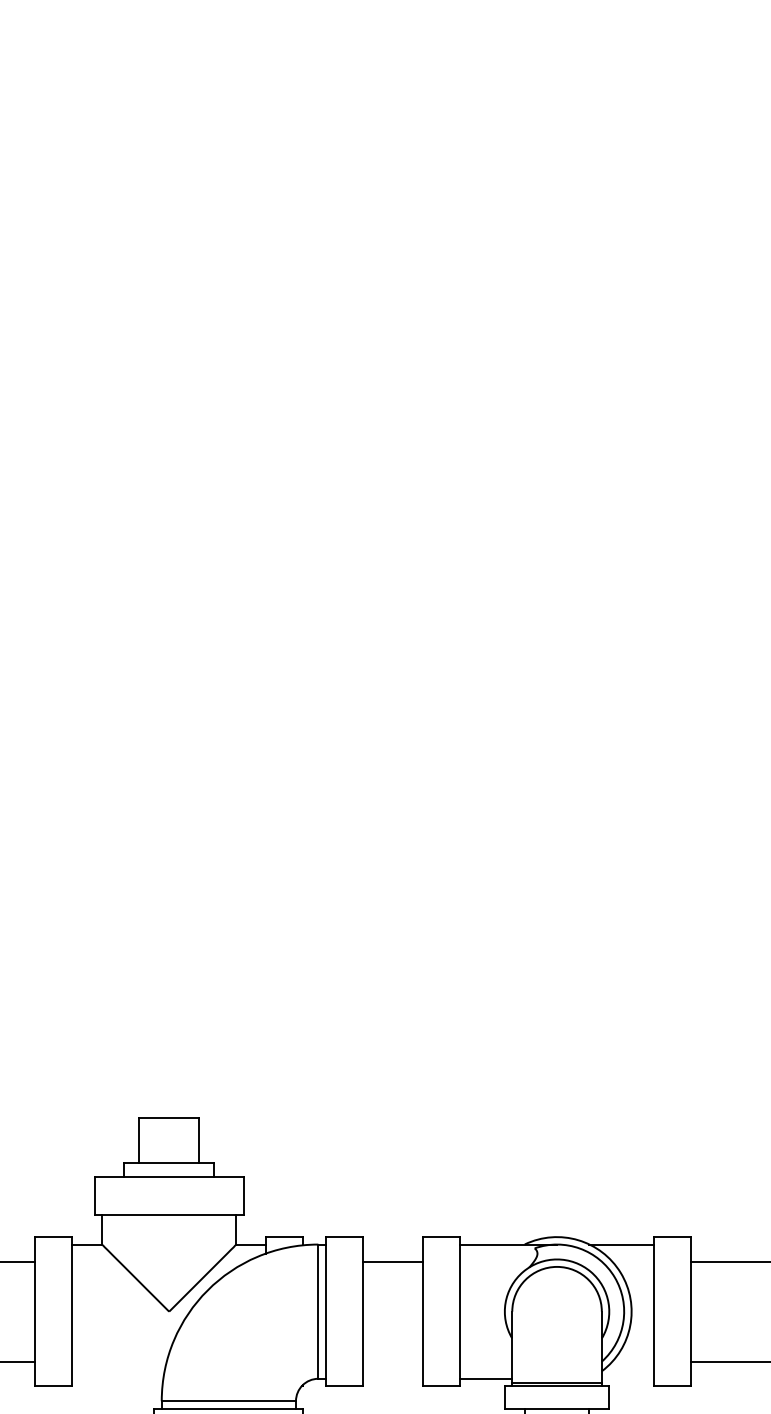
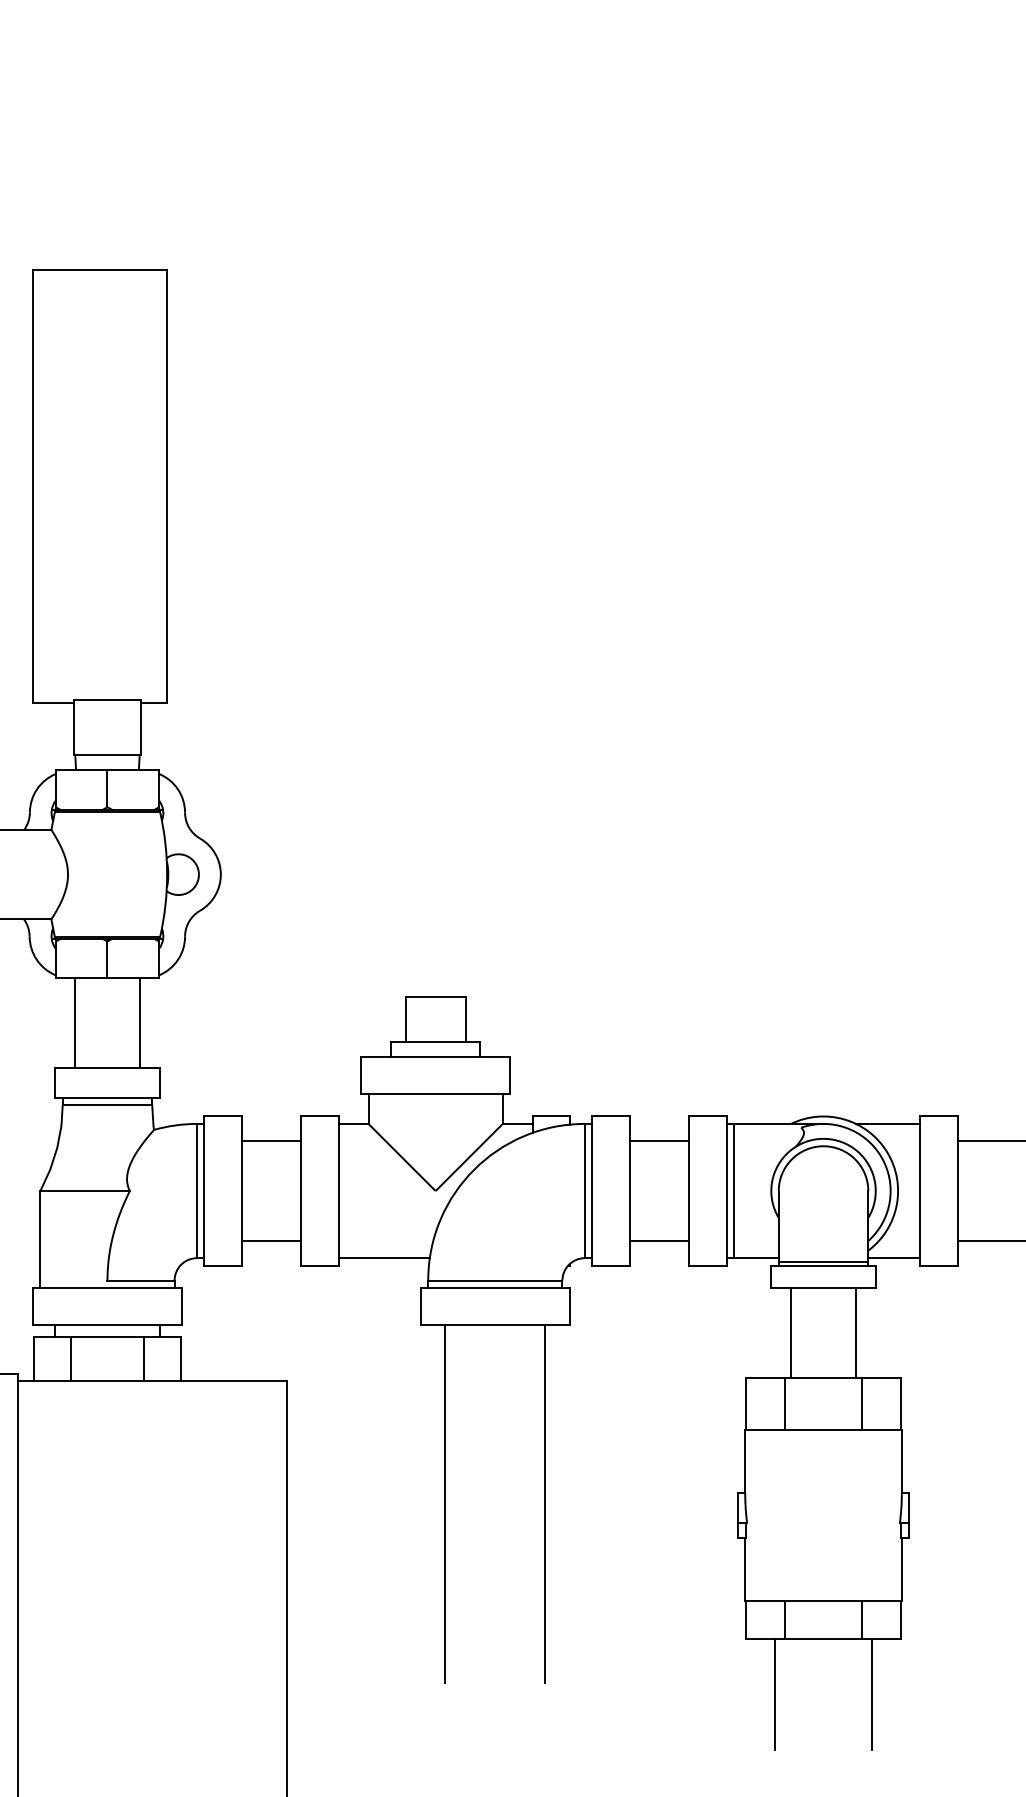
line: (468, 1311) -> (734, 1190), added
line: (393, 1362) -> (659, 1241), added
line: (118, 1379) -> (384, 1258), added
line: (628, 1379) -> (894, 1258), added

